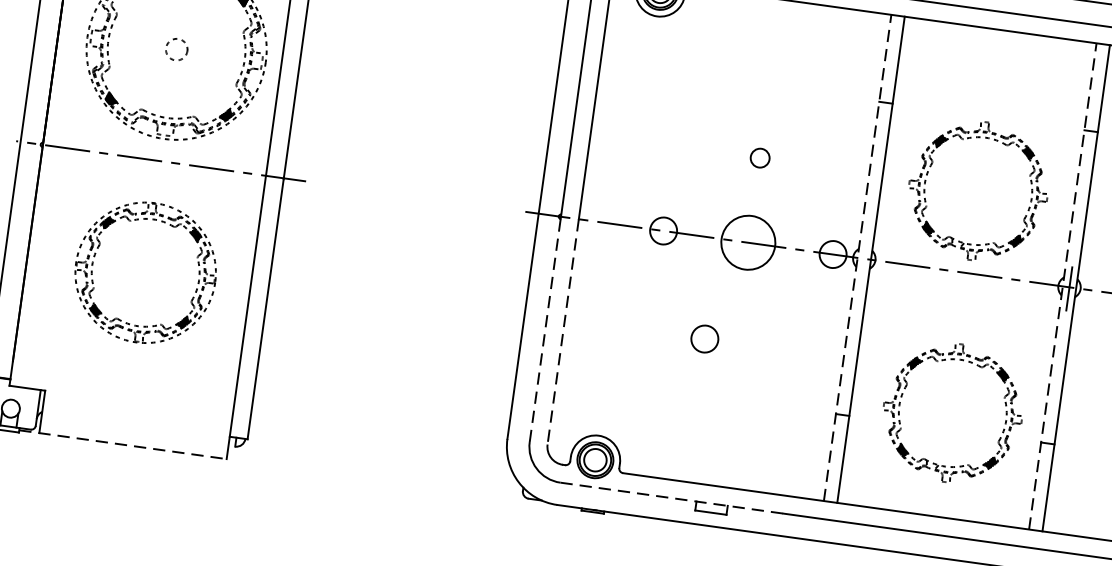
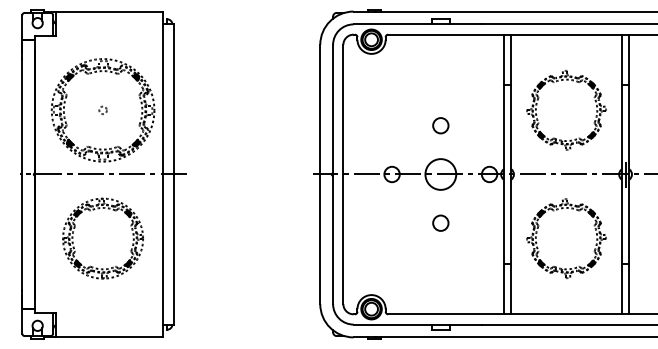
circle: (175, 49) -> (102, 110), size x0.62
circle: (759, 157) -> (440, 125), size x1.43
part: (978, 242) -> (570, 139), moved
line: (857, 257) -> (503, 174), dashed -> solid
line: (1062, 286) -> (621, 174), dashed -> solid
line: (546, 329) -> (333, 239), dashed -> solid
line: (563, 332) -> (343, 239), dashed -> solid
circle: (704, 337) -> (440, 222), moved
part: (952, 361) -> (562, 209), moved
line: (122, 444) -> (103, 337), dashed -> solid
line: (673, 498) -> (418, 324), dashed -> solid

